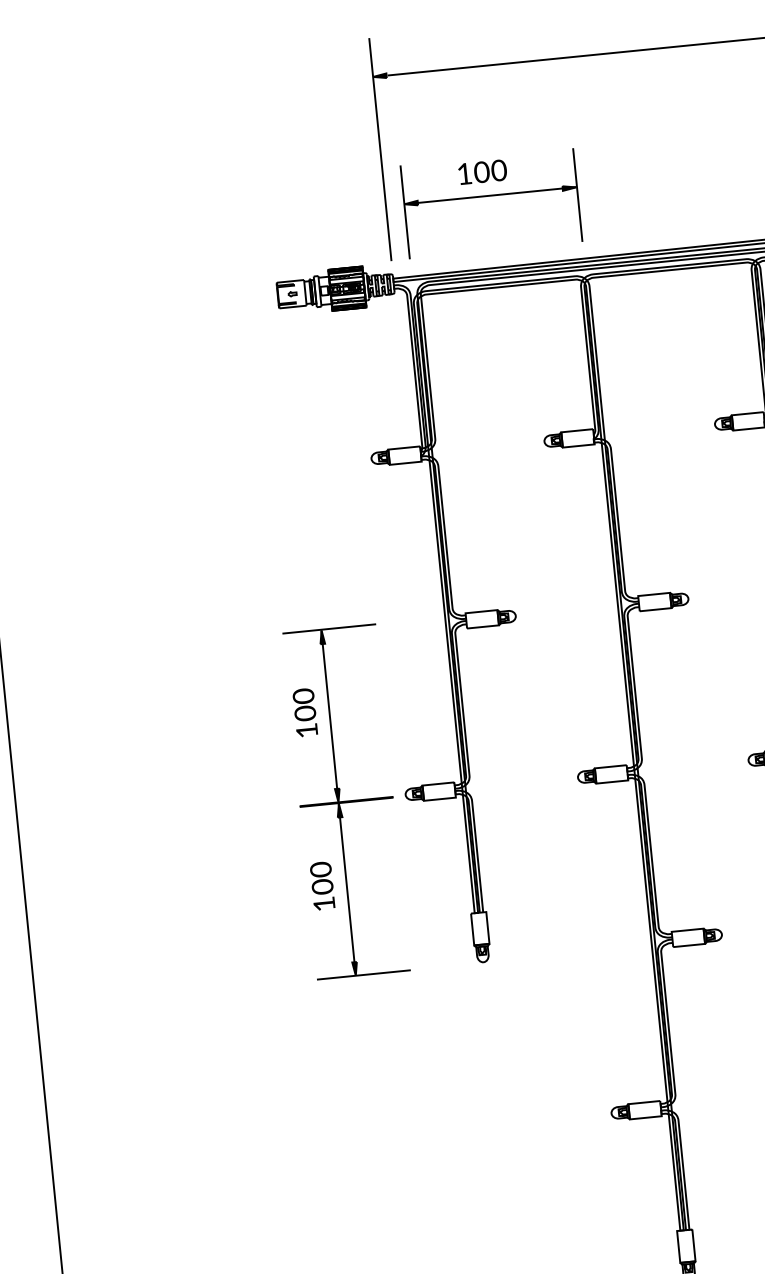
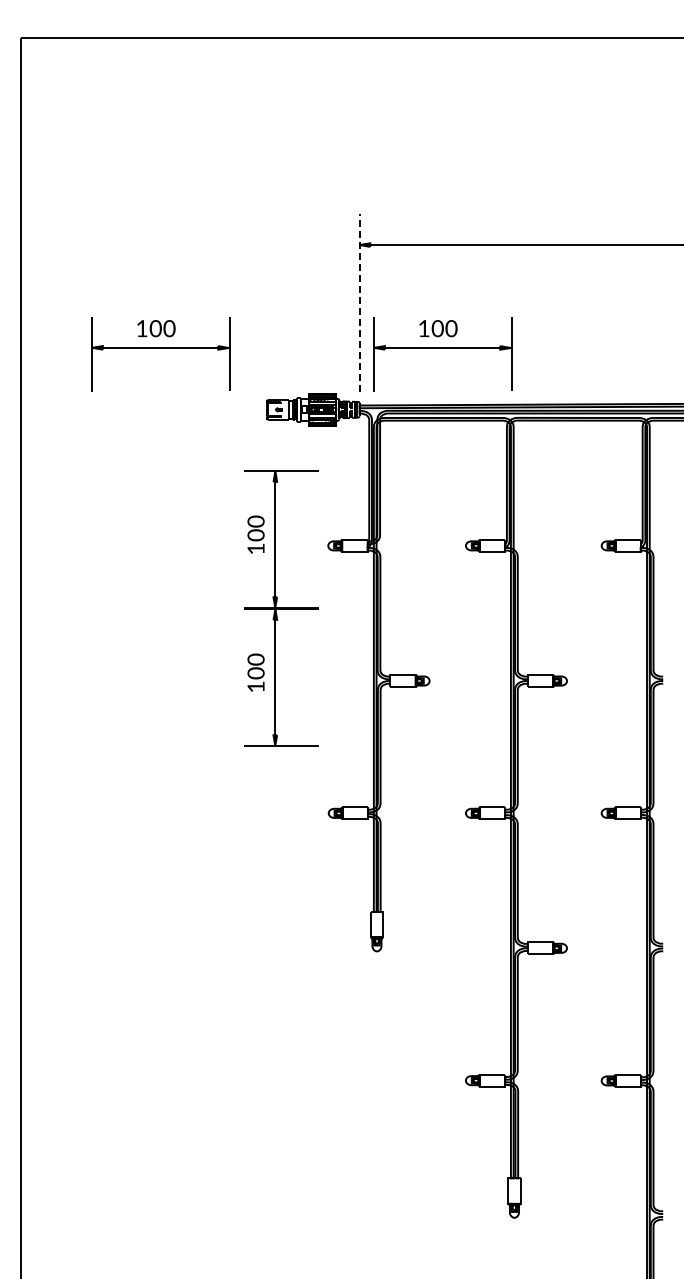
line: (380, 149) -> (359, 302), solid -> dashed
part: (136, 239) -> (160, 354), added
part: (346, 802) -> (281, 608), moved

